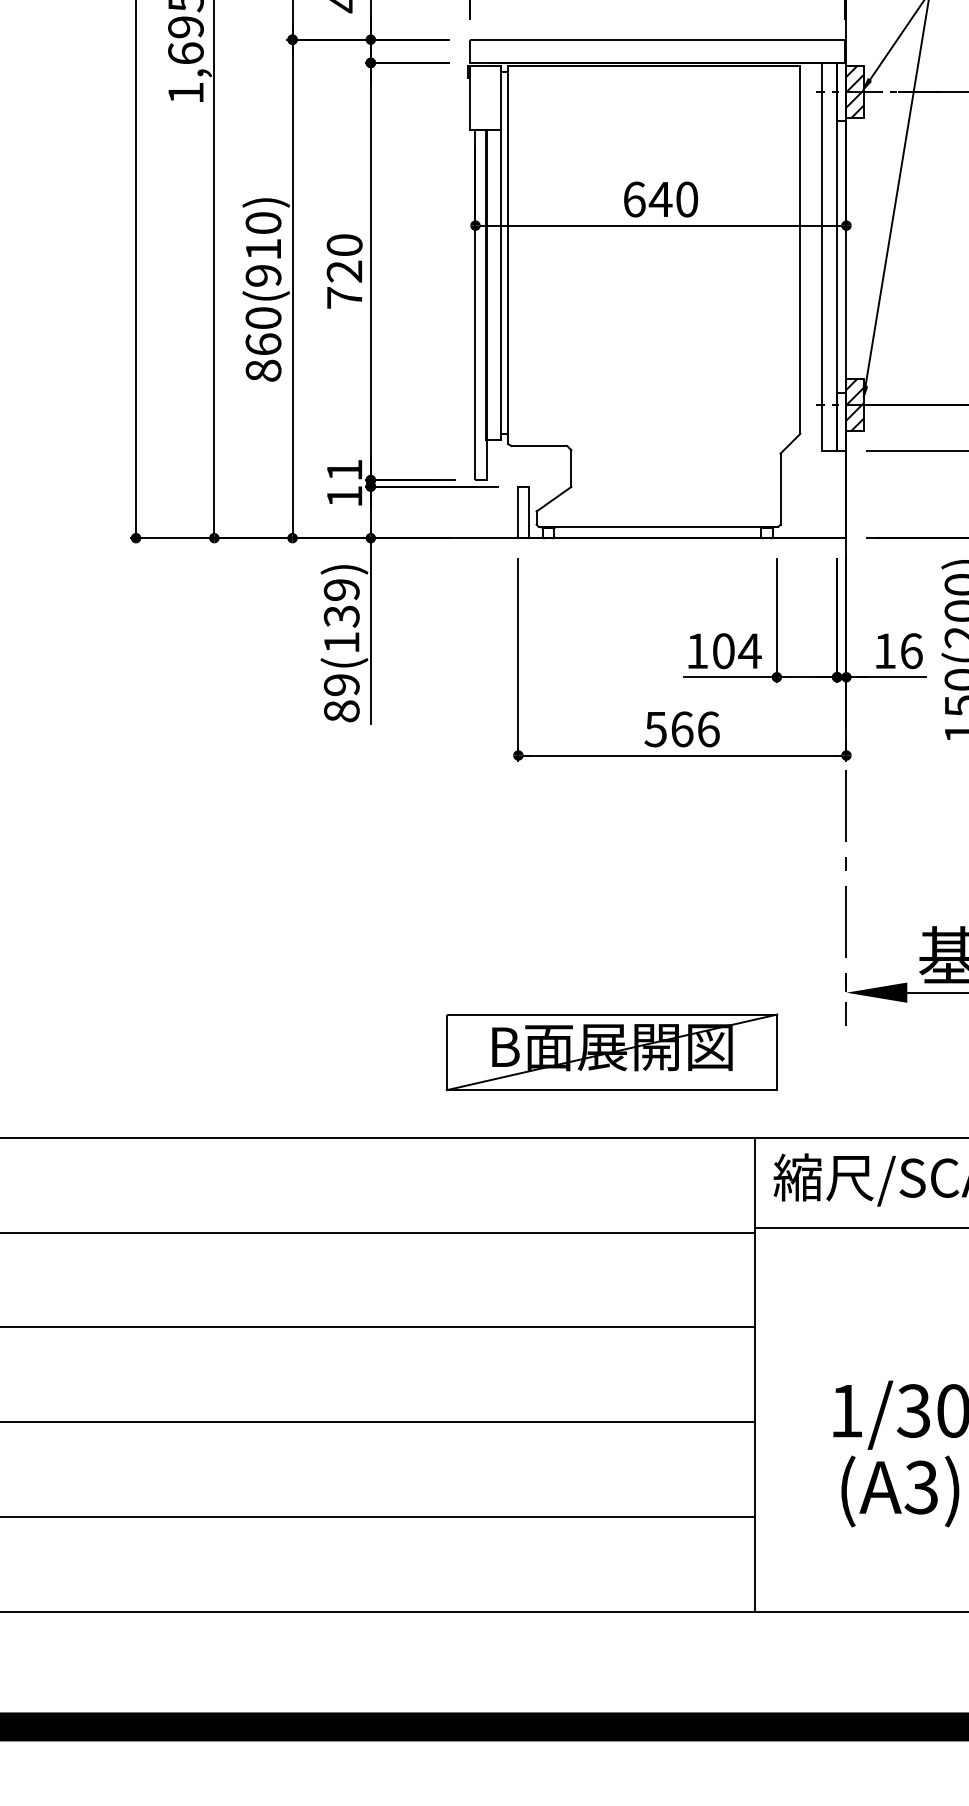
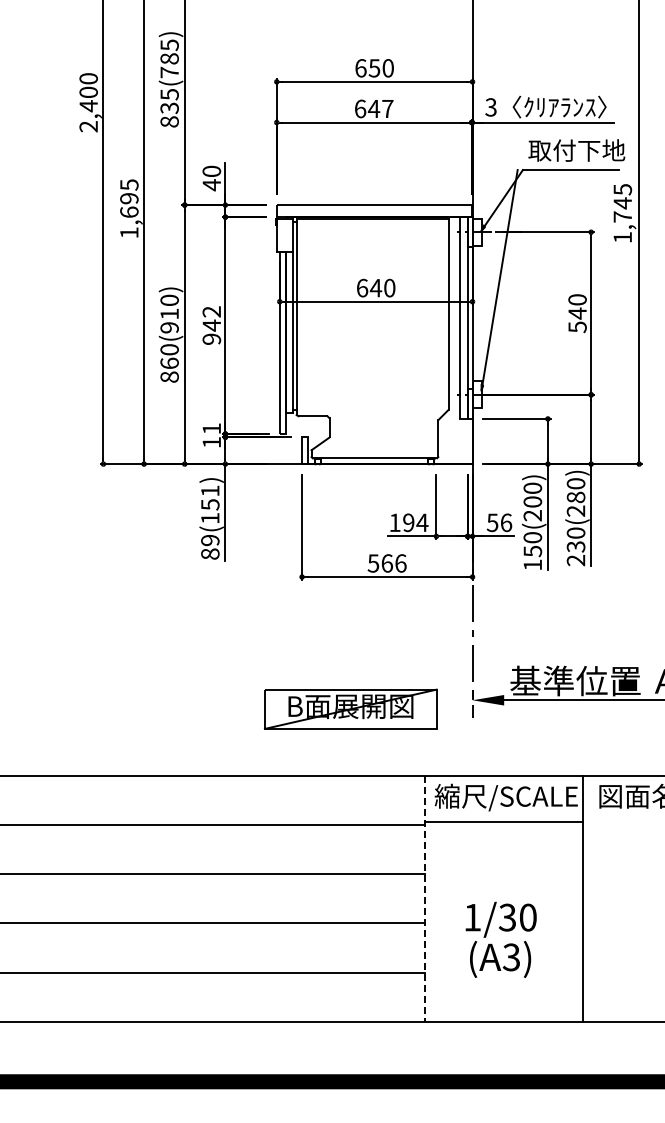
hatch: (854, 90) -> (476, 231), removed
text: (344, 271) -> (211, 325), 720 -> 942
hatch: (854, 404) -> (476, 394), removed
text: (342, 602) -> (210, 497), 89(139) -> 89(151)
text: (723, 650) -> (408, 522), 104 -> 194
text: (884, 650) -> (492, 522), 16 -> 56
part: (611, 1050) -> (350, 708), moved
line: (755, 1376) -> (425, 899), solid -> dashed

